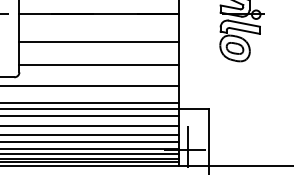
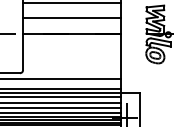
line: (99, 41) -> (72, 51), removed
line: (98, 64) -> (71, 65), removed

